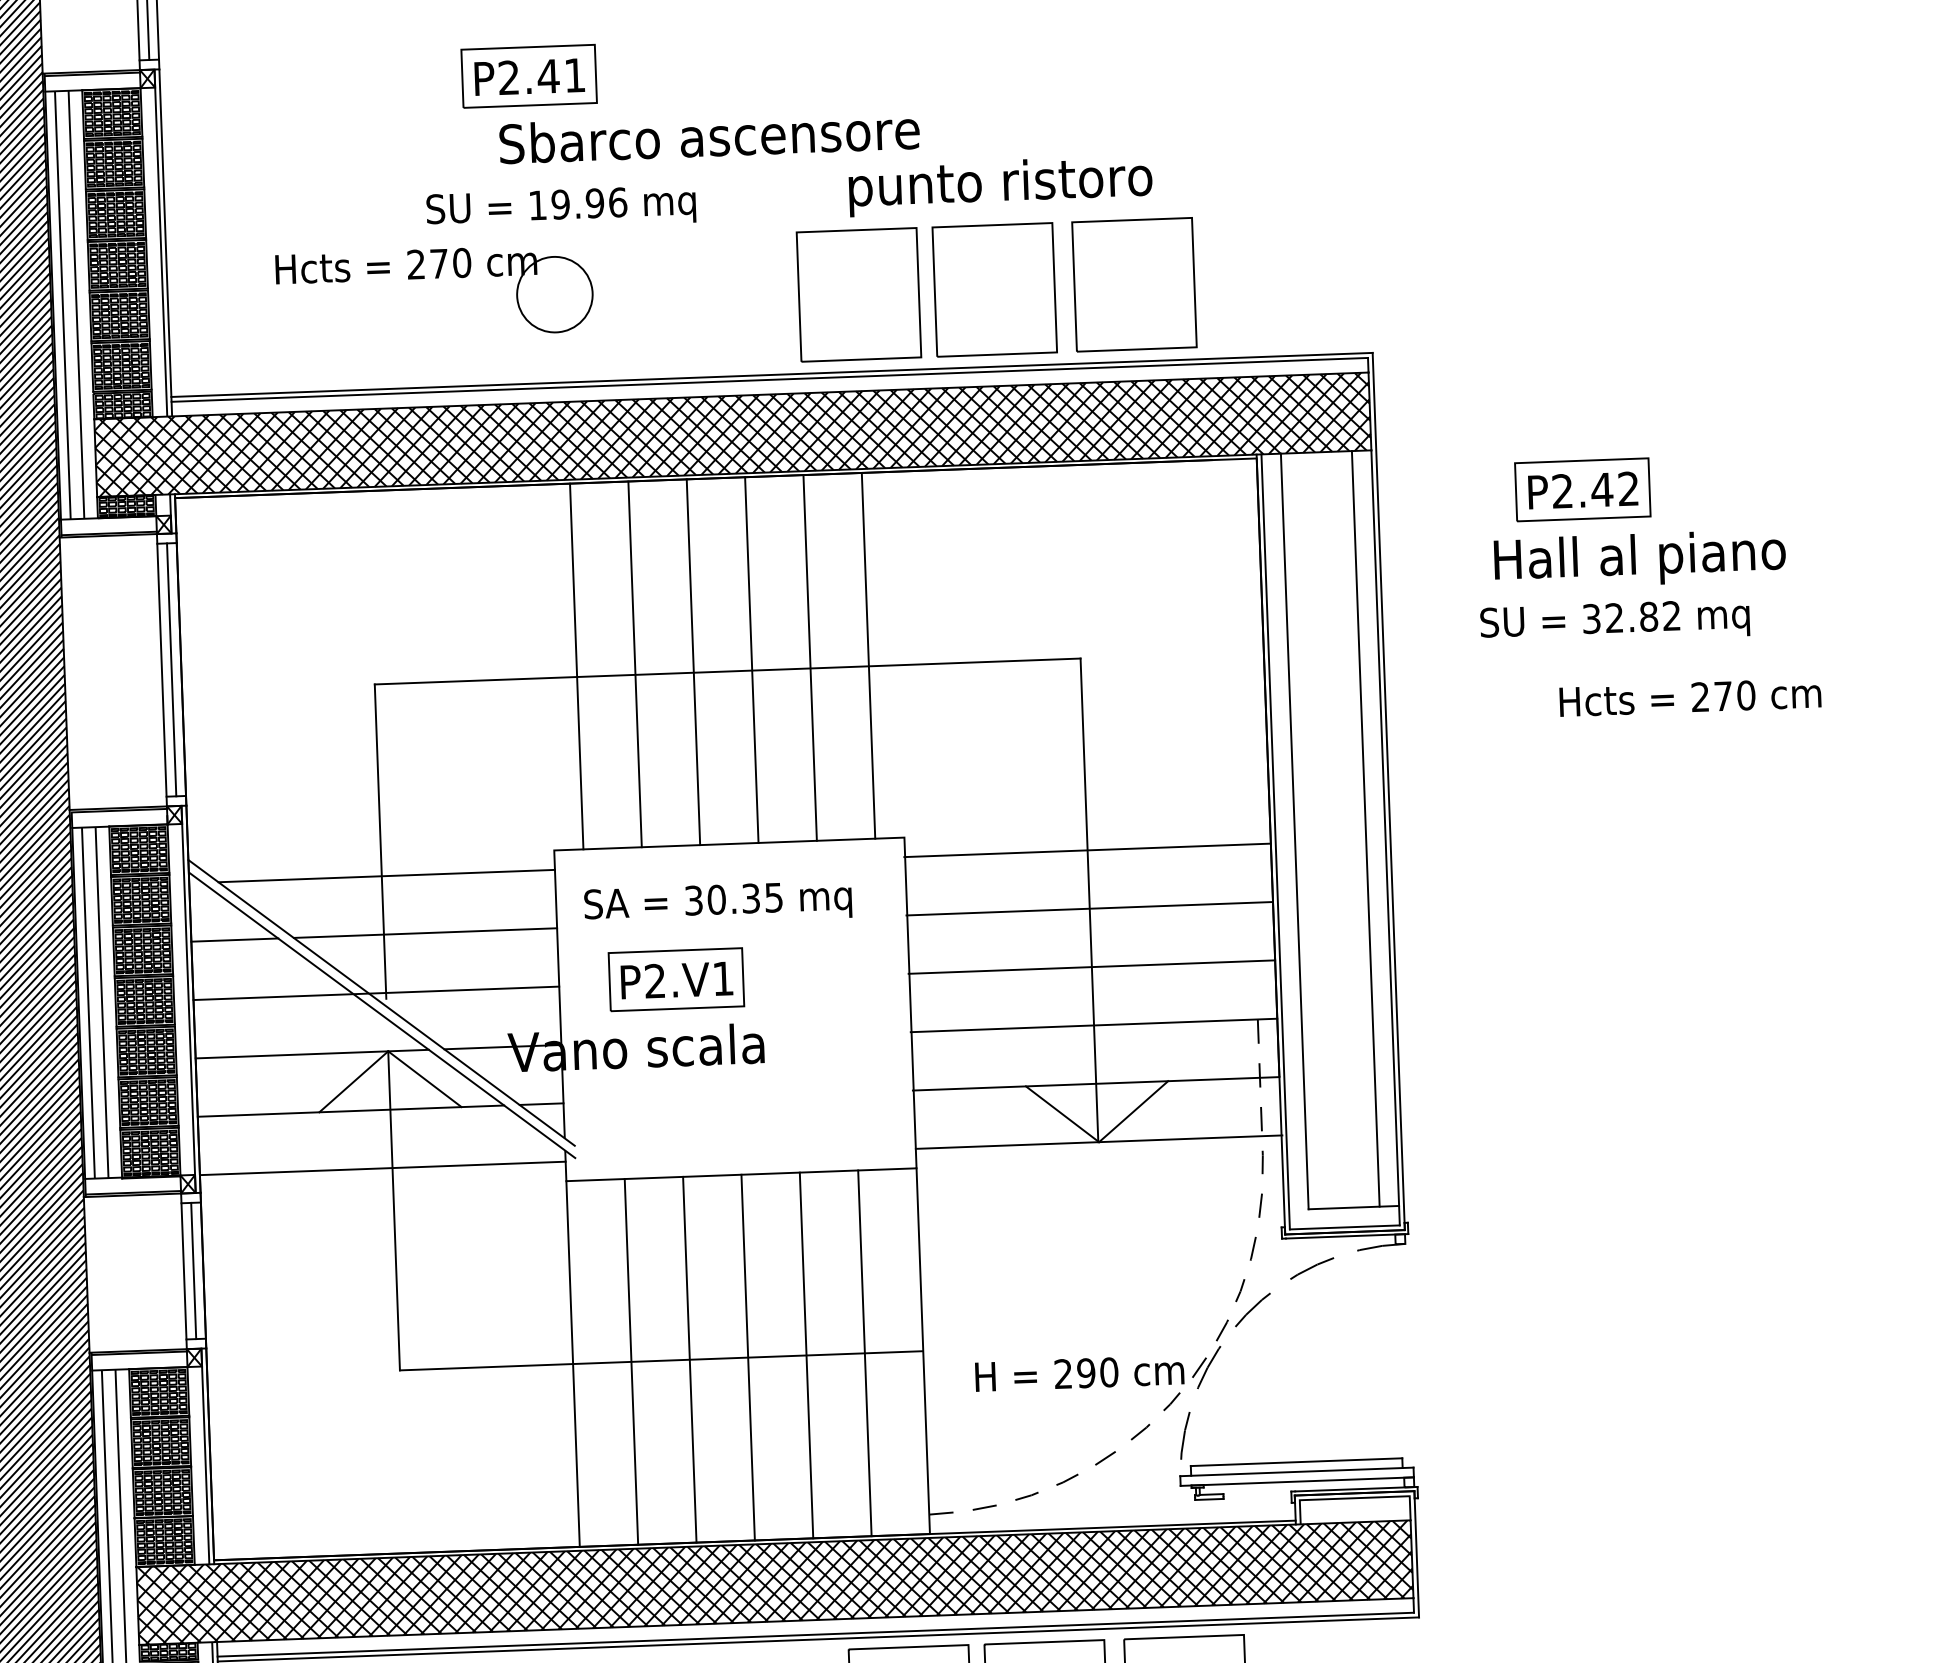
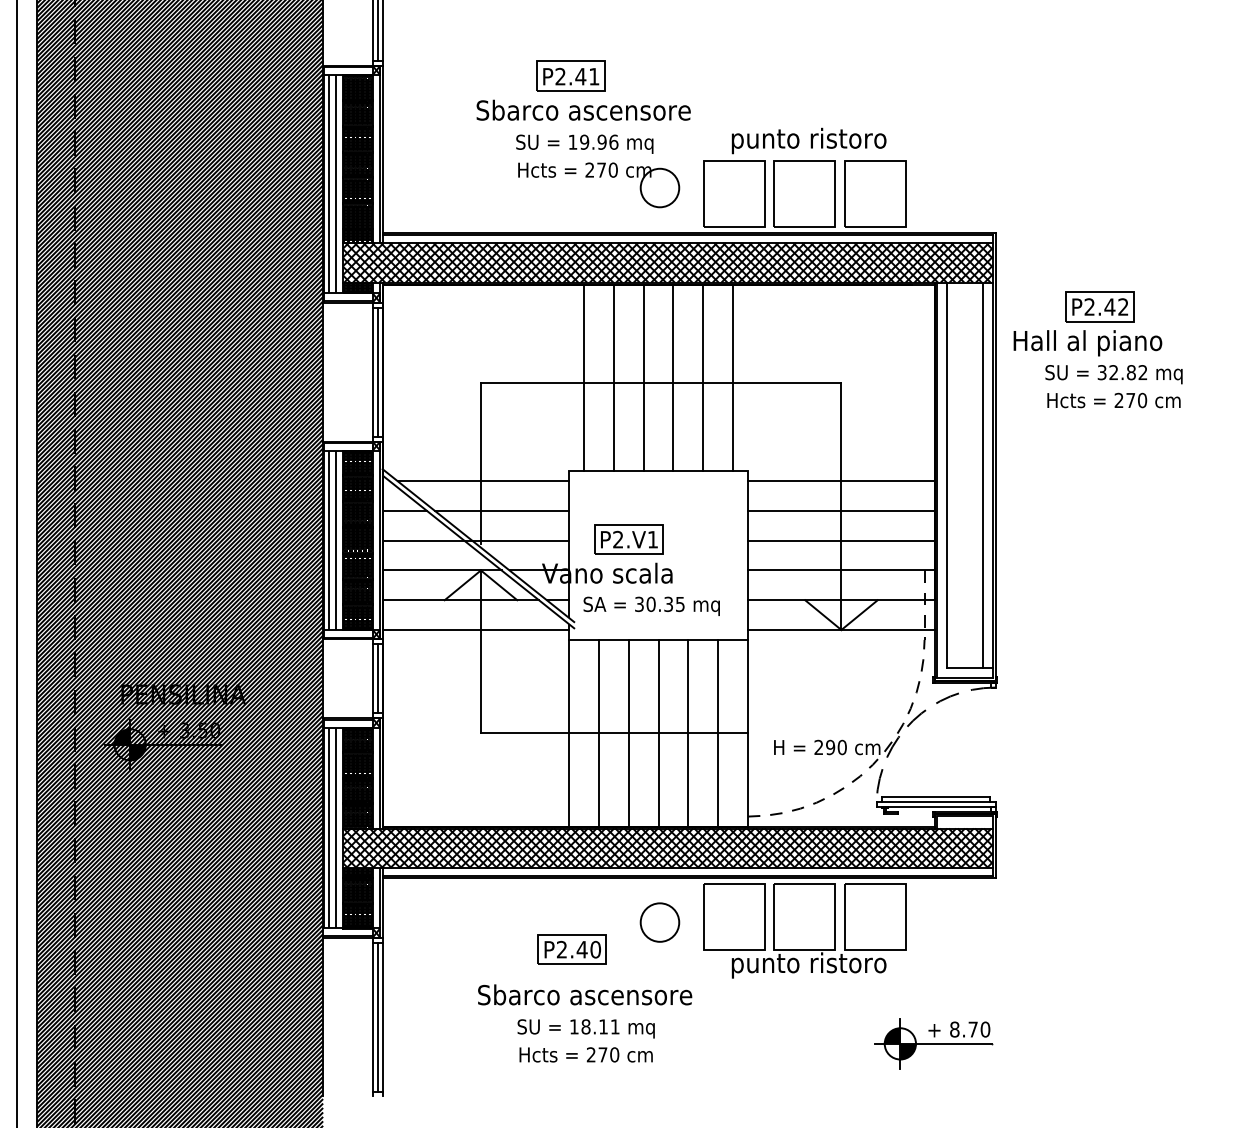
text: (709, 134) -> (583, 109), moved
part: (435, 278) -> (599, 177), moved
text: (1639, 560) -> (1087, 343), moved
text: (1689, 697) -> (1113, 400), moved
text: (717, 901) -> (651, 605), moved

